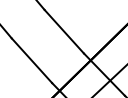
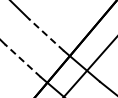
line: (64, 32) -> (46, 35), solid -> dashed
line: (31, 60) -> (22, 60), solid -> dashed

